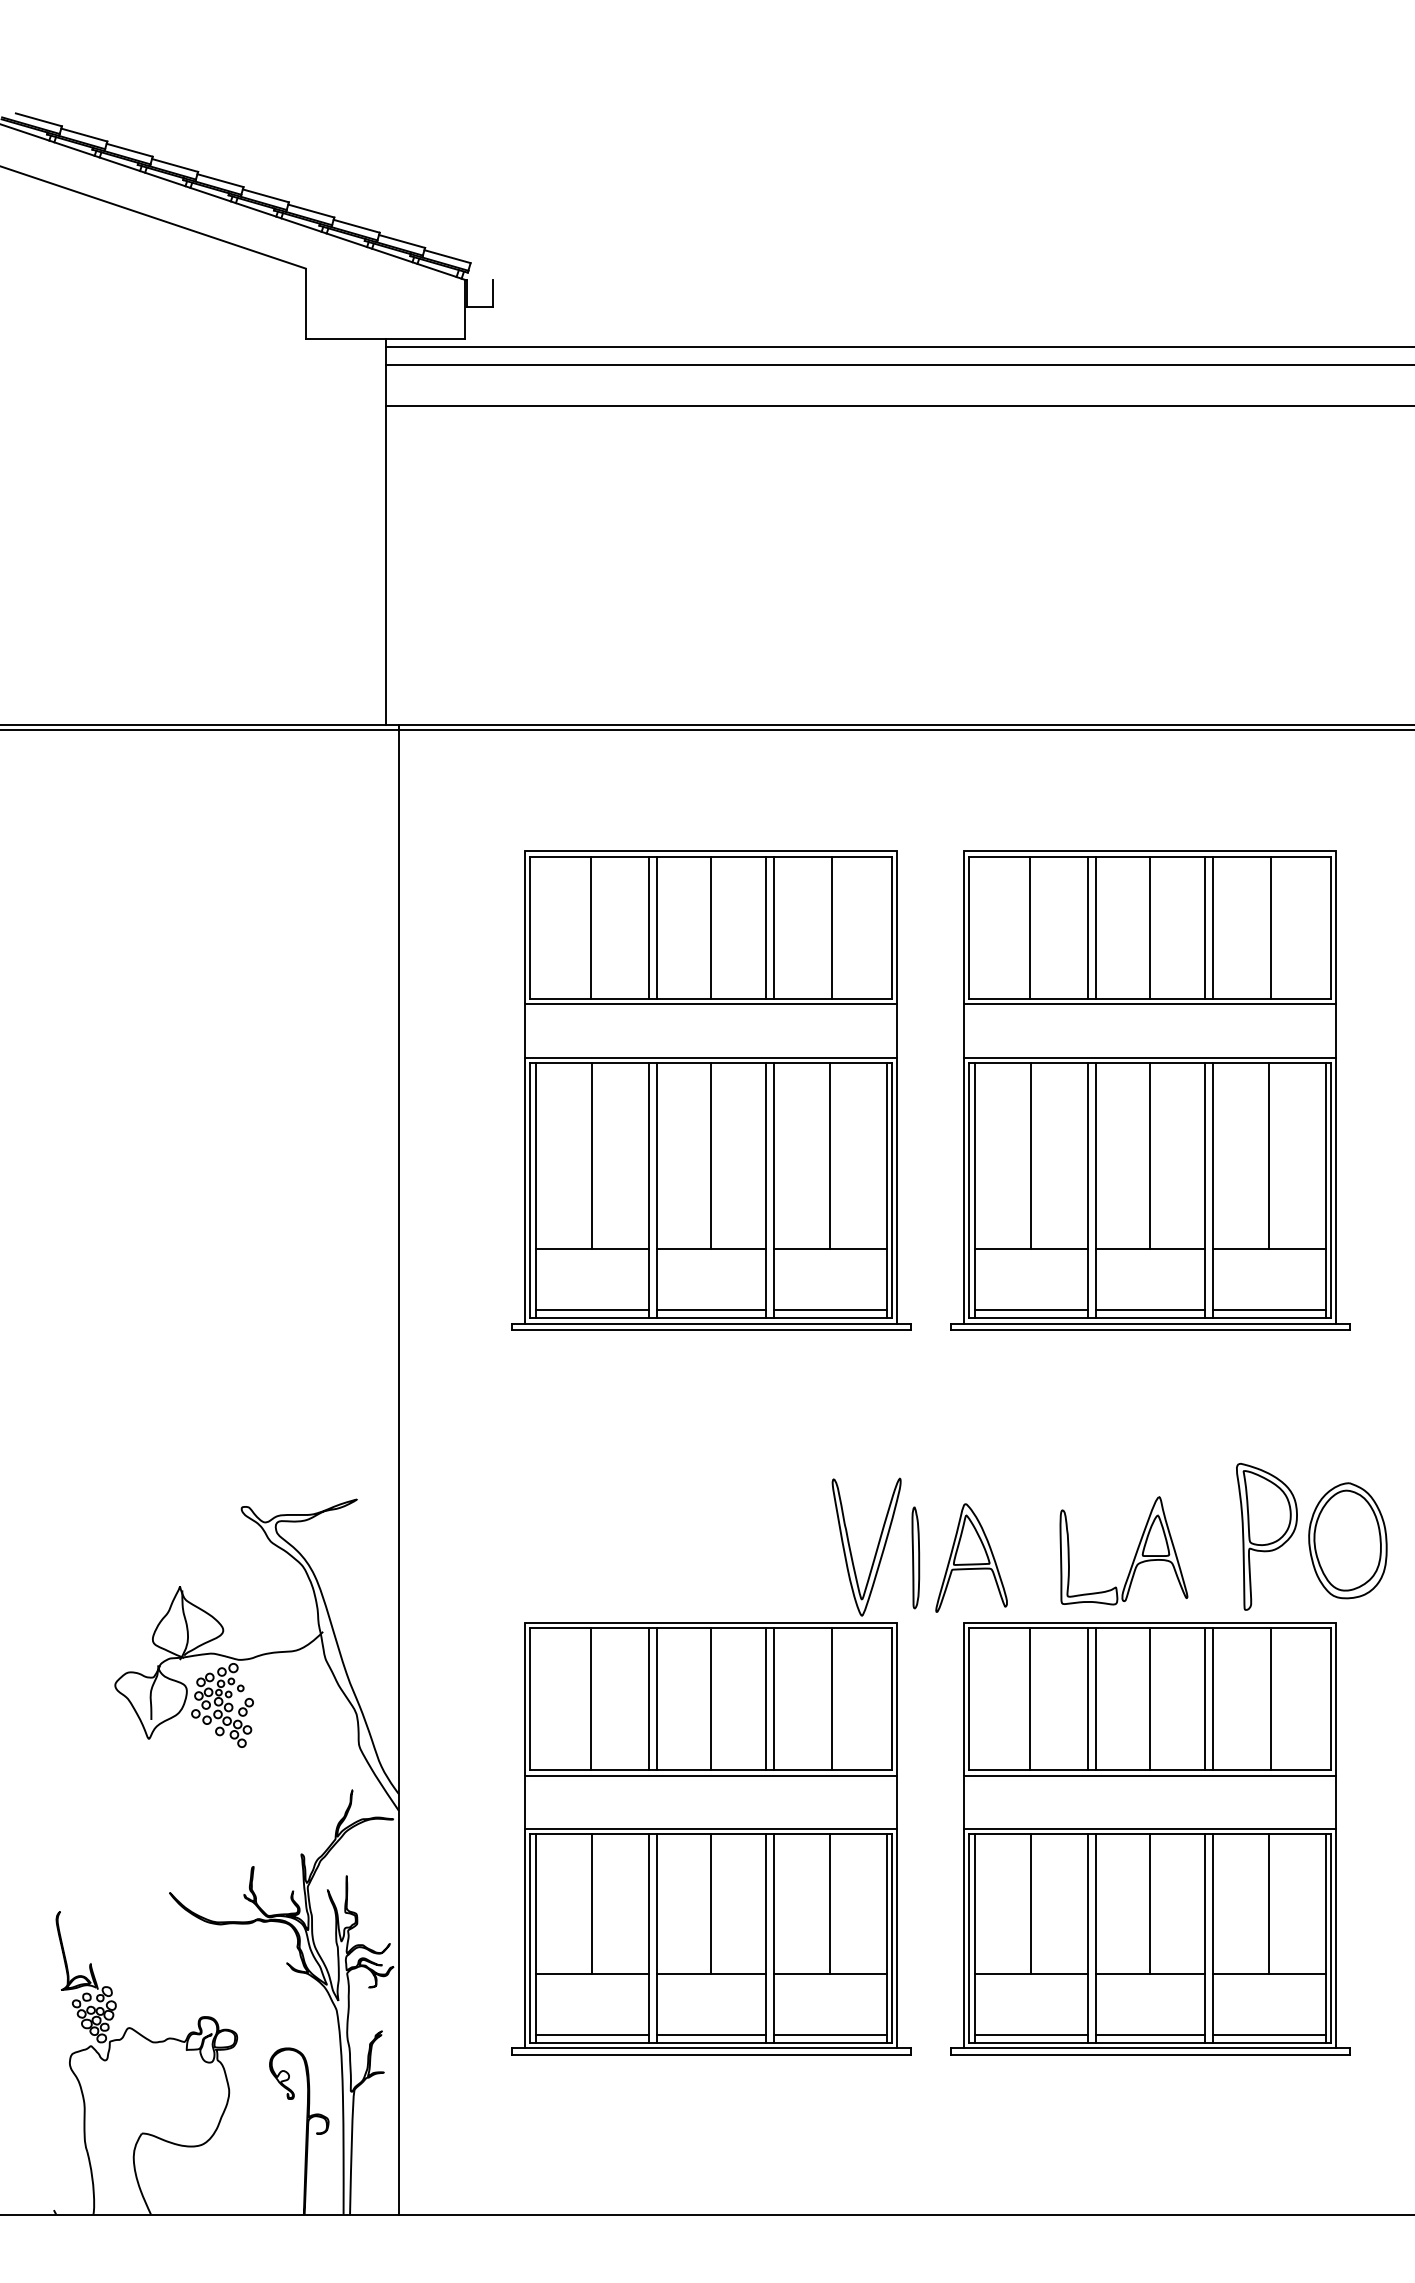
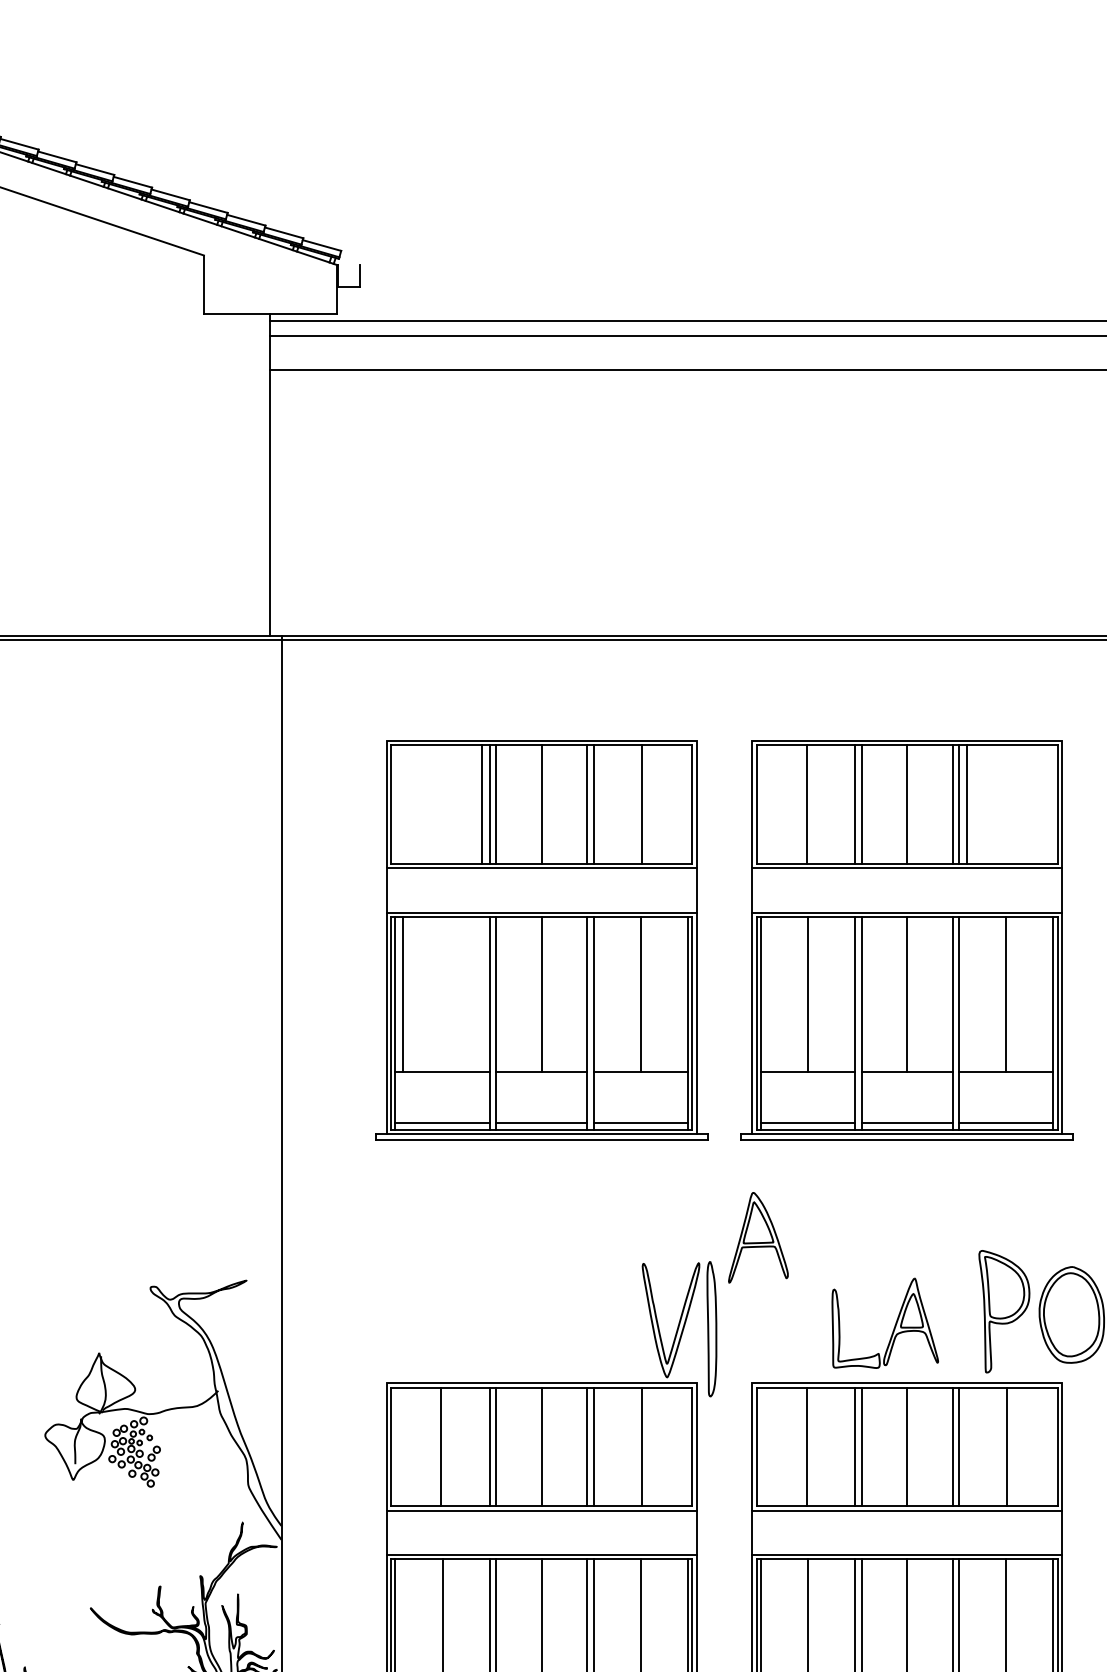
line: (590, 927) -> (481, 804), moved
line: (1270, 927) -> (967, 804), moved
line: (592, 1155) -> (403, 994), moved
part: (915, 1557) -> (711, 1328), size x1.6
part: (971, 1557) -> (758, 1237), moved

